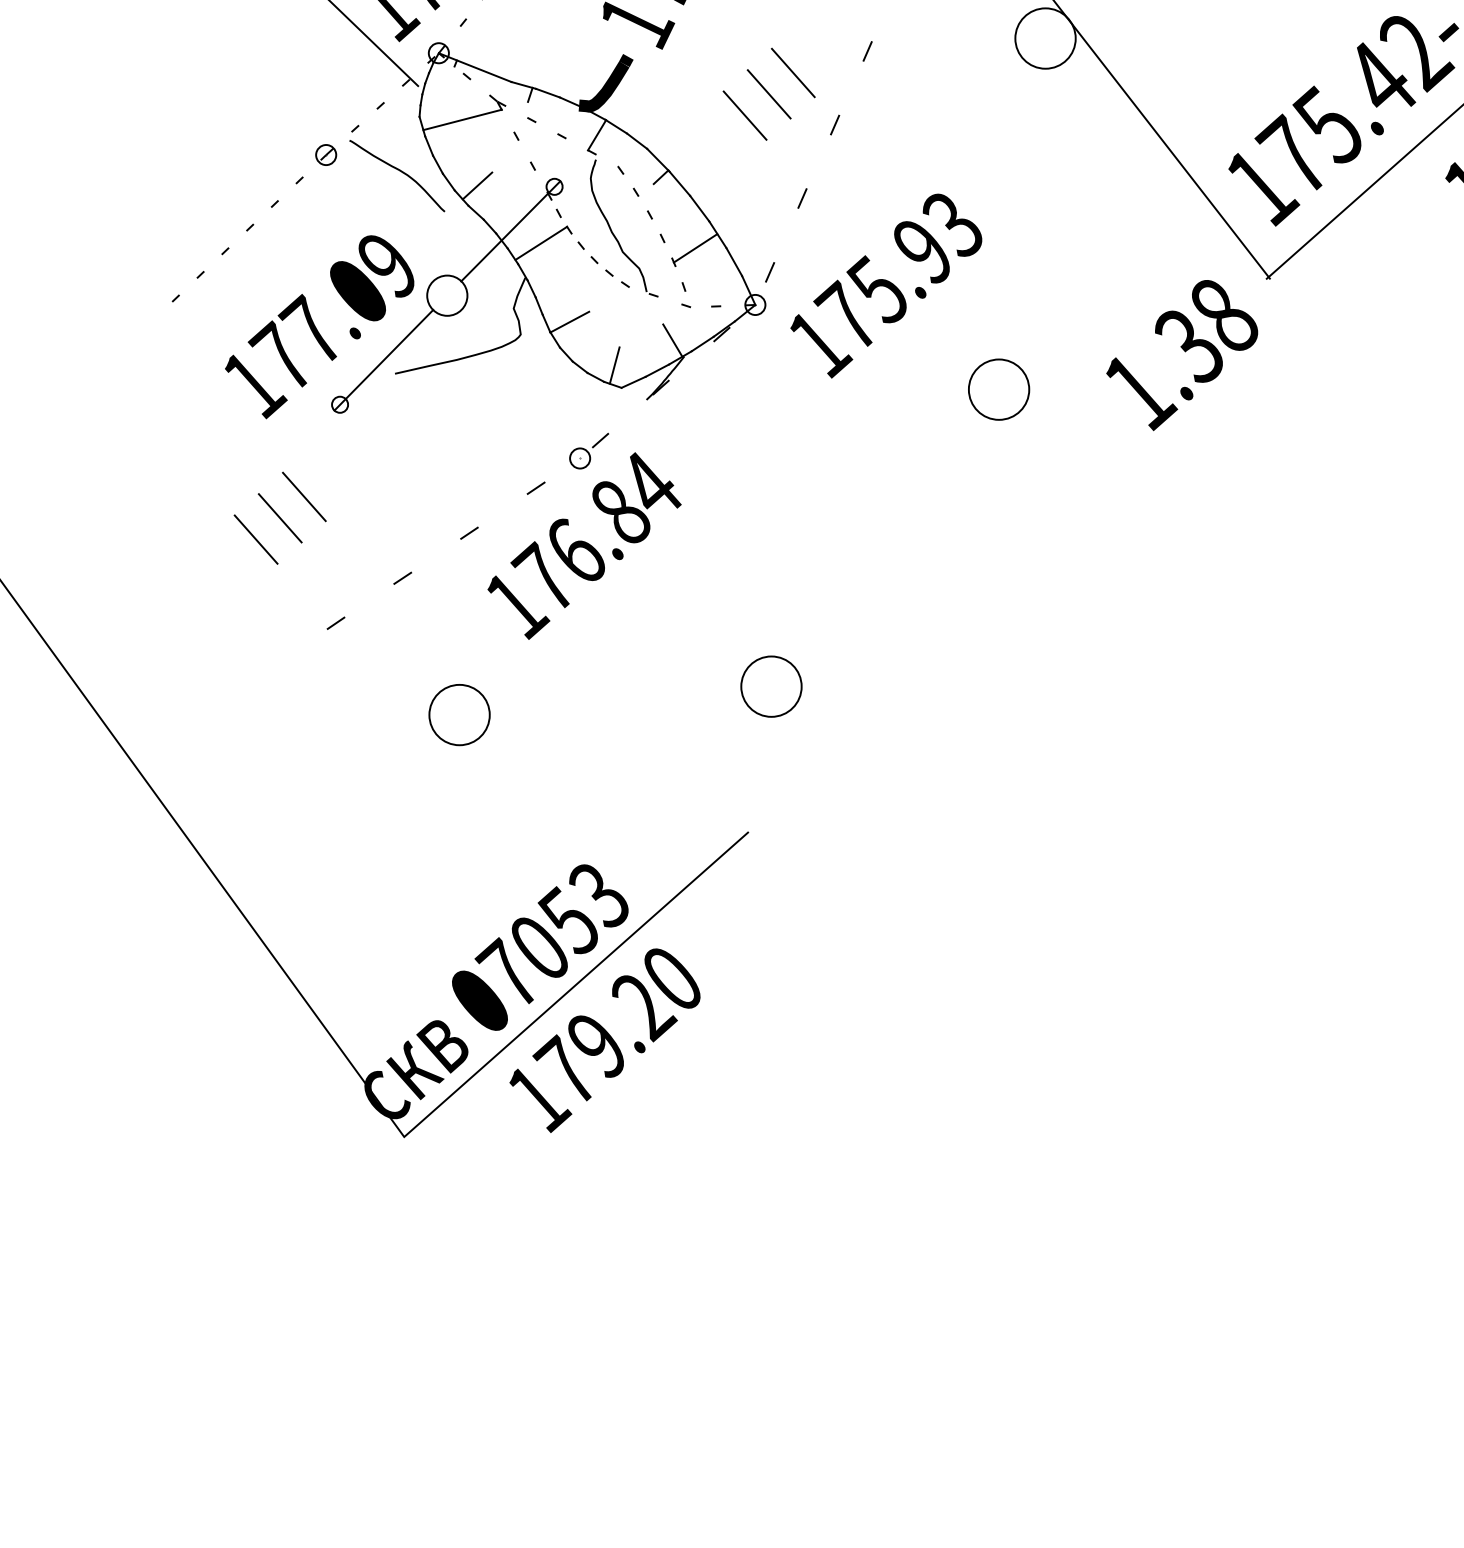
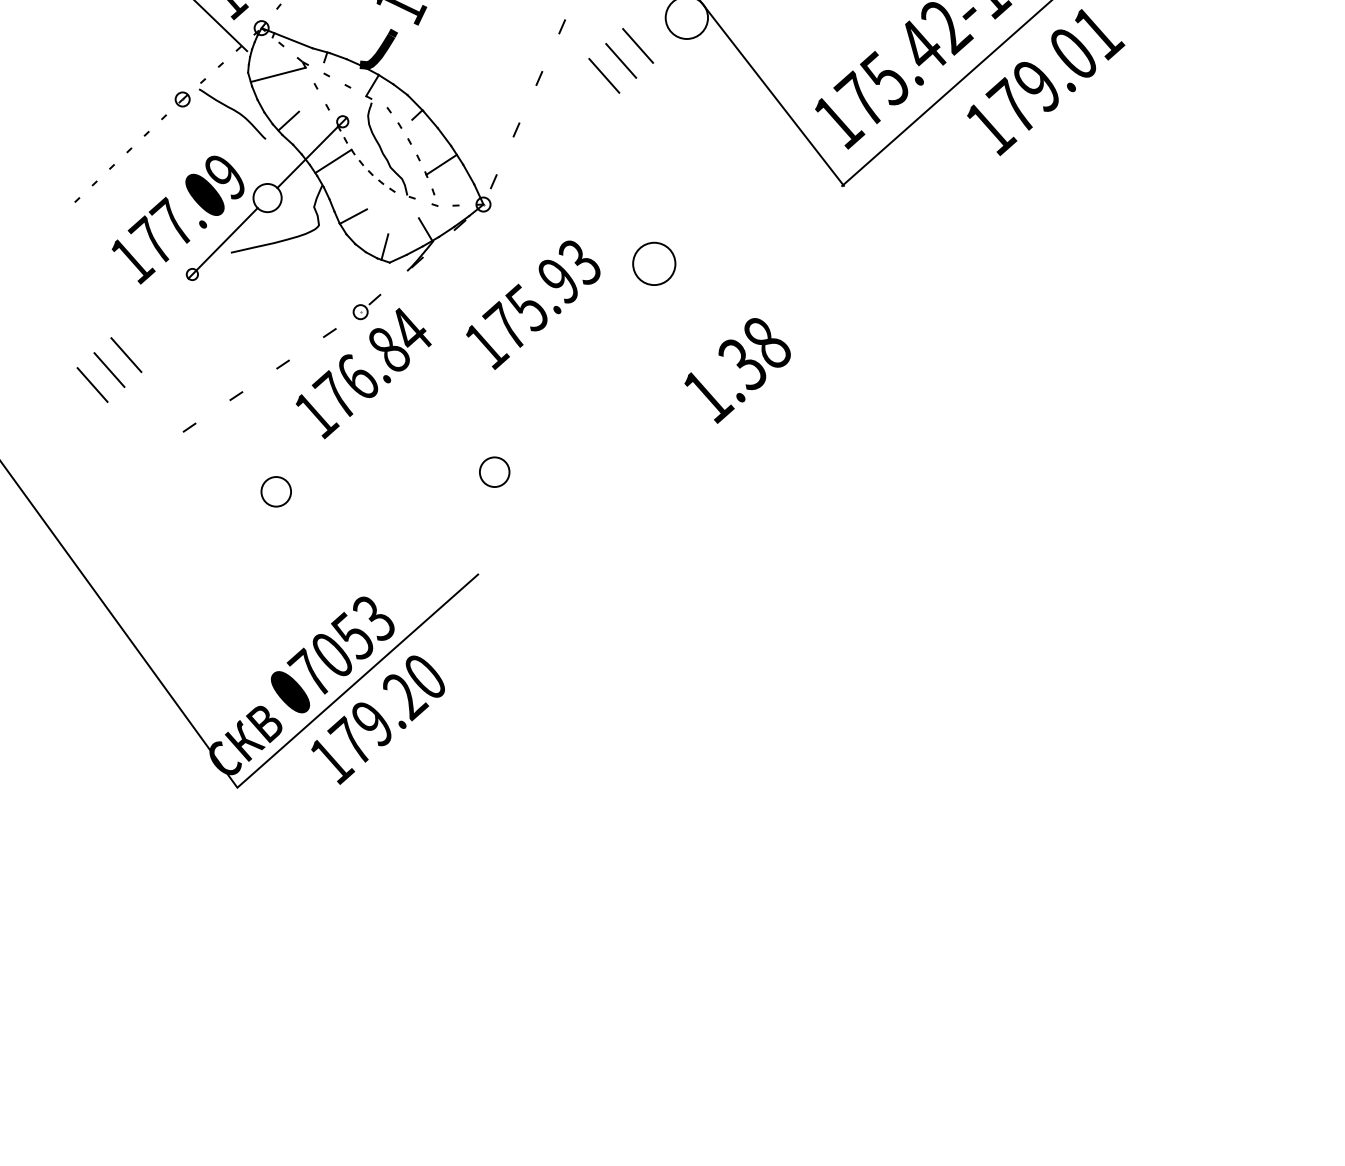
part: (769, 93) -> (621, 60), moved
text: (886, 284) -> (533, 304), moved
text: (1181, 354) -> (737, 370), moved
part: (280, 517) -> (109, 369), moved
part: (771, 687) -> (494, 472), size x0.7
part: (460, 714) -> (276, 491), size x0.7

